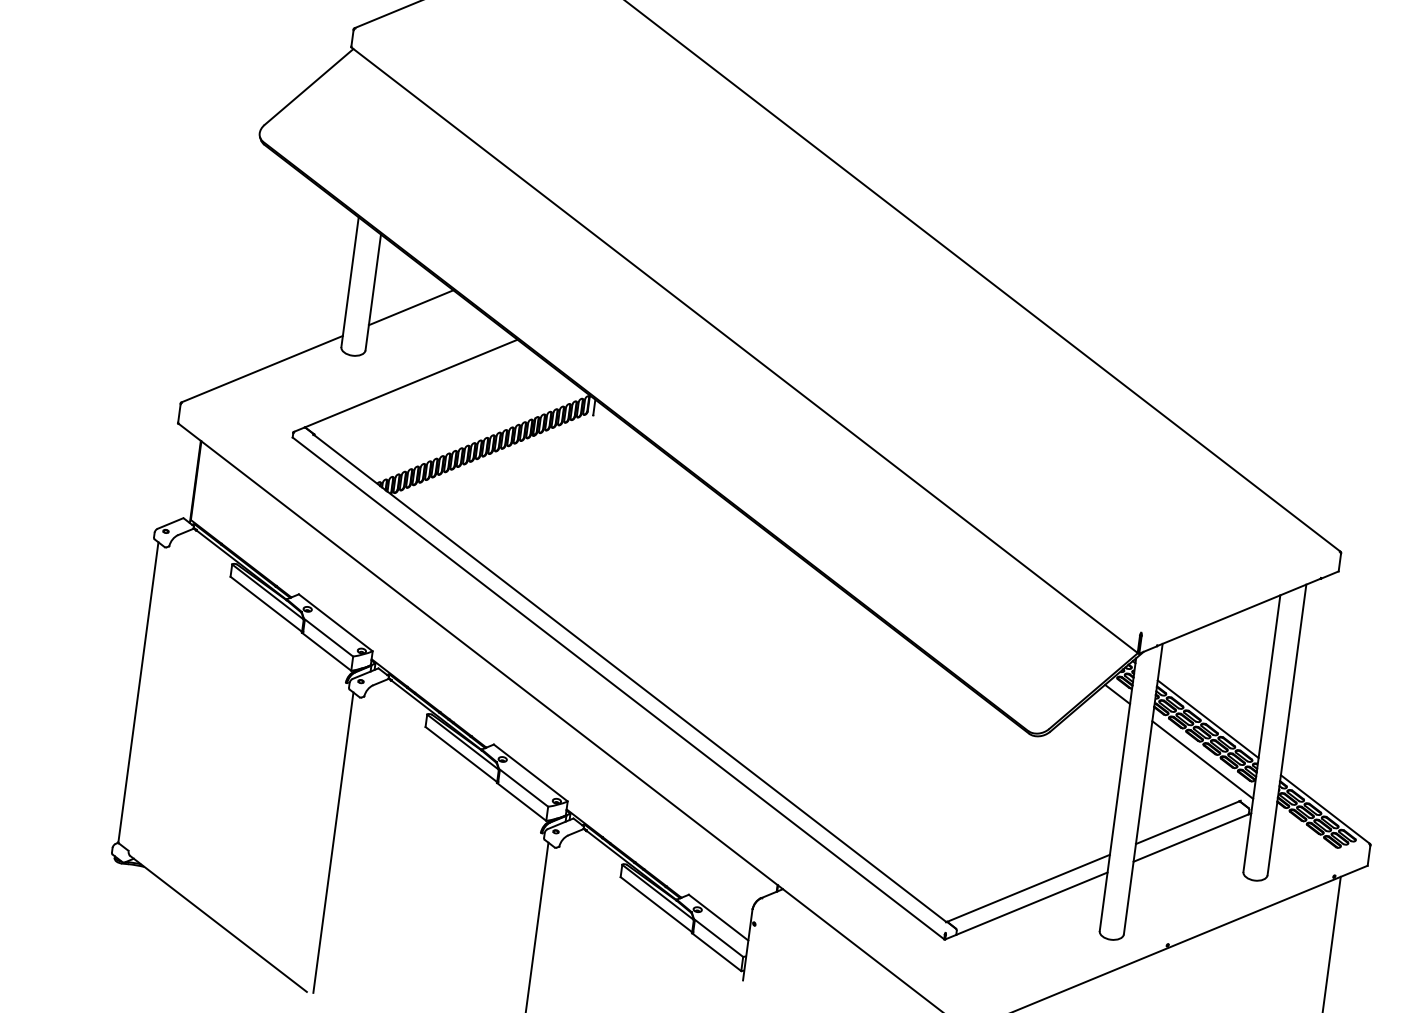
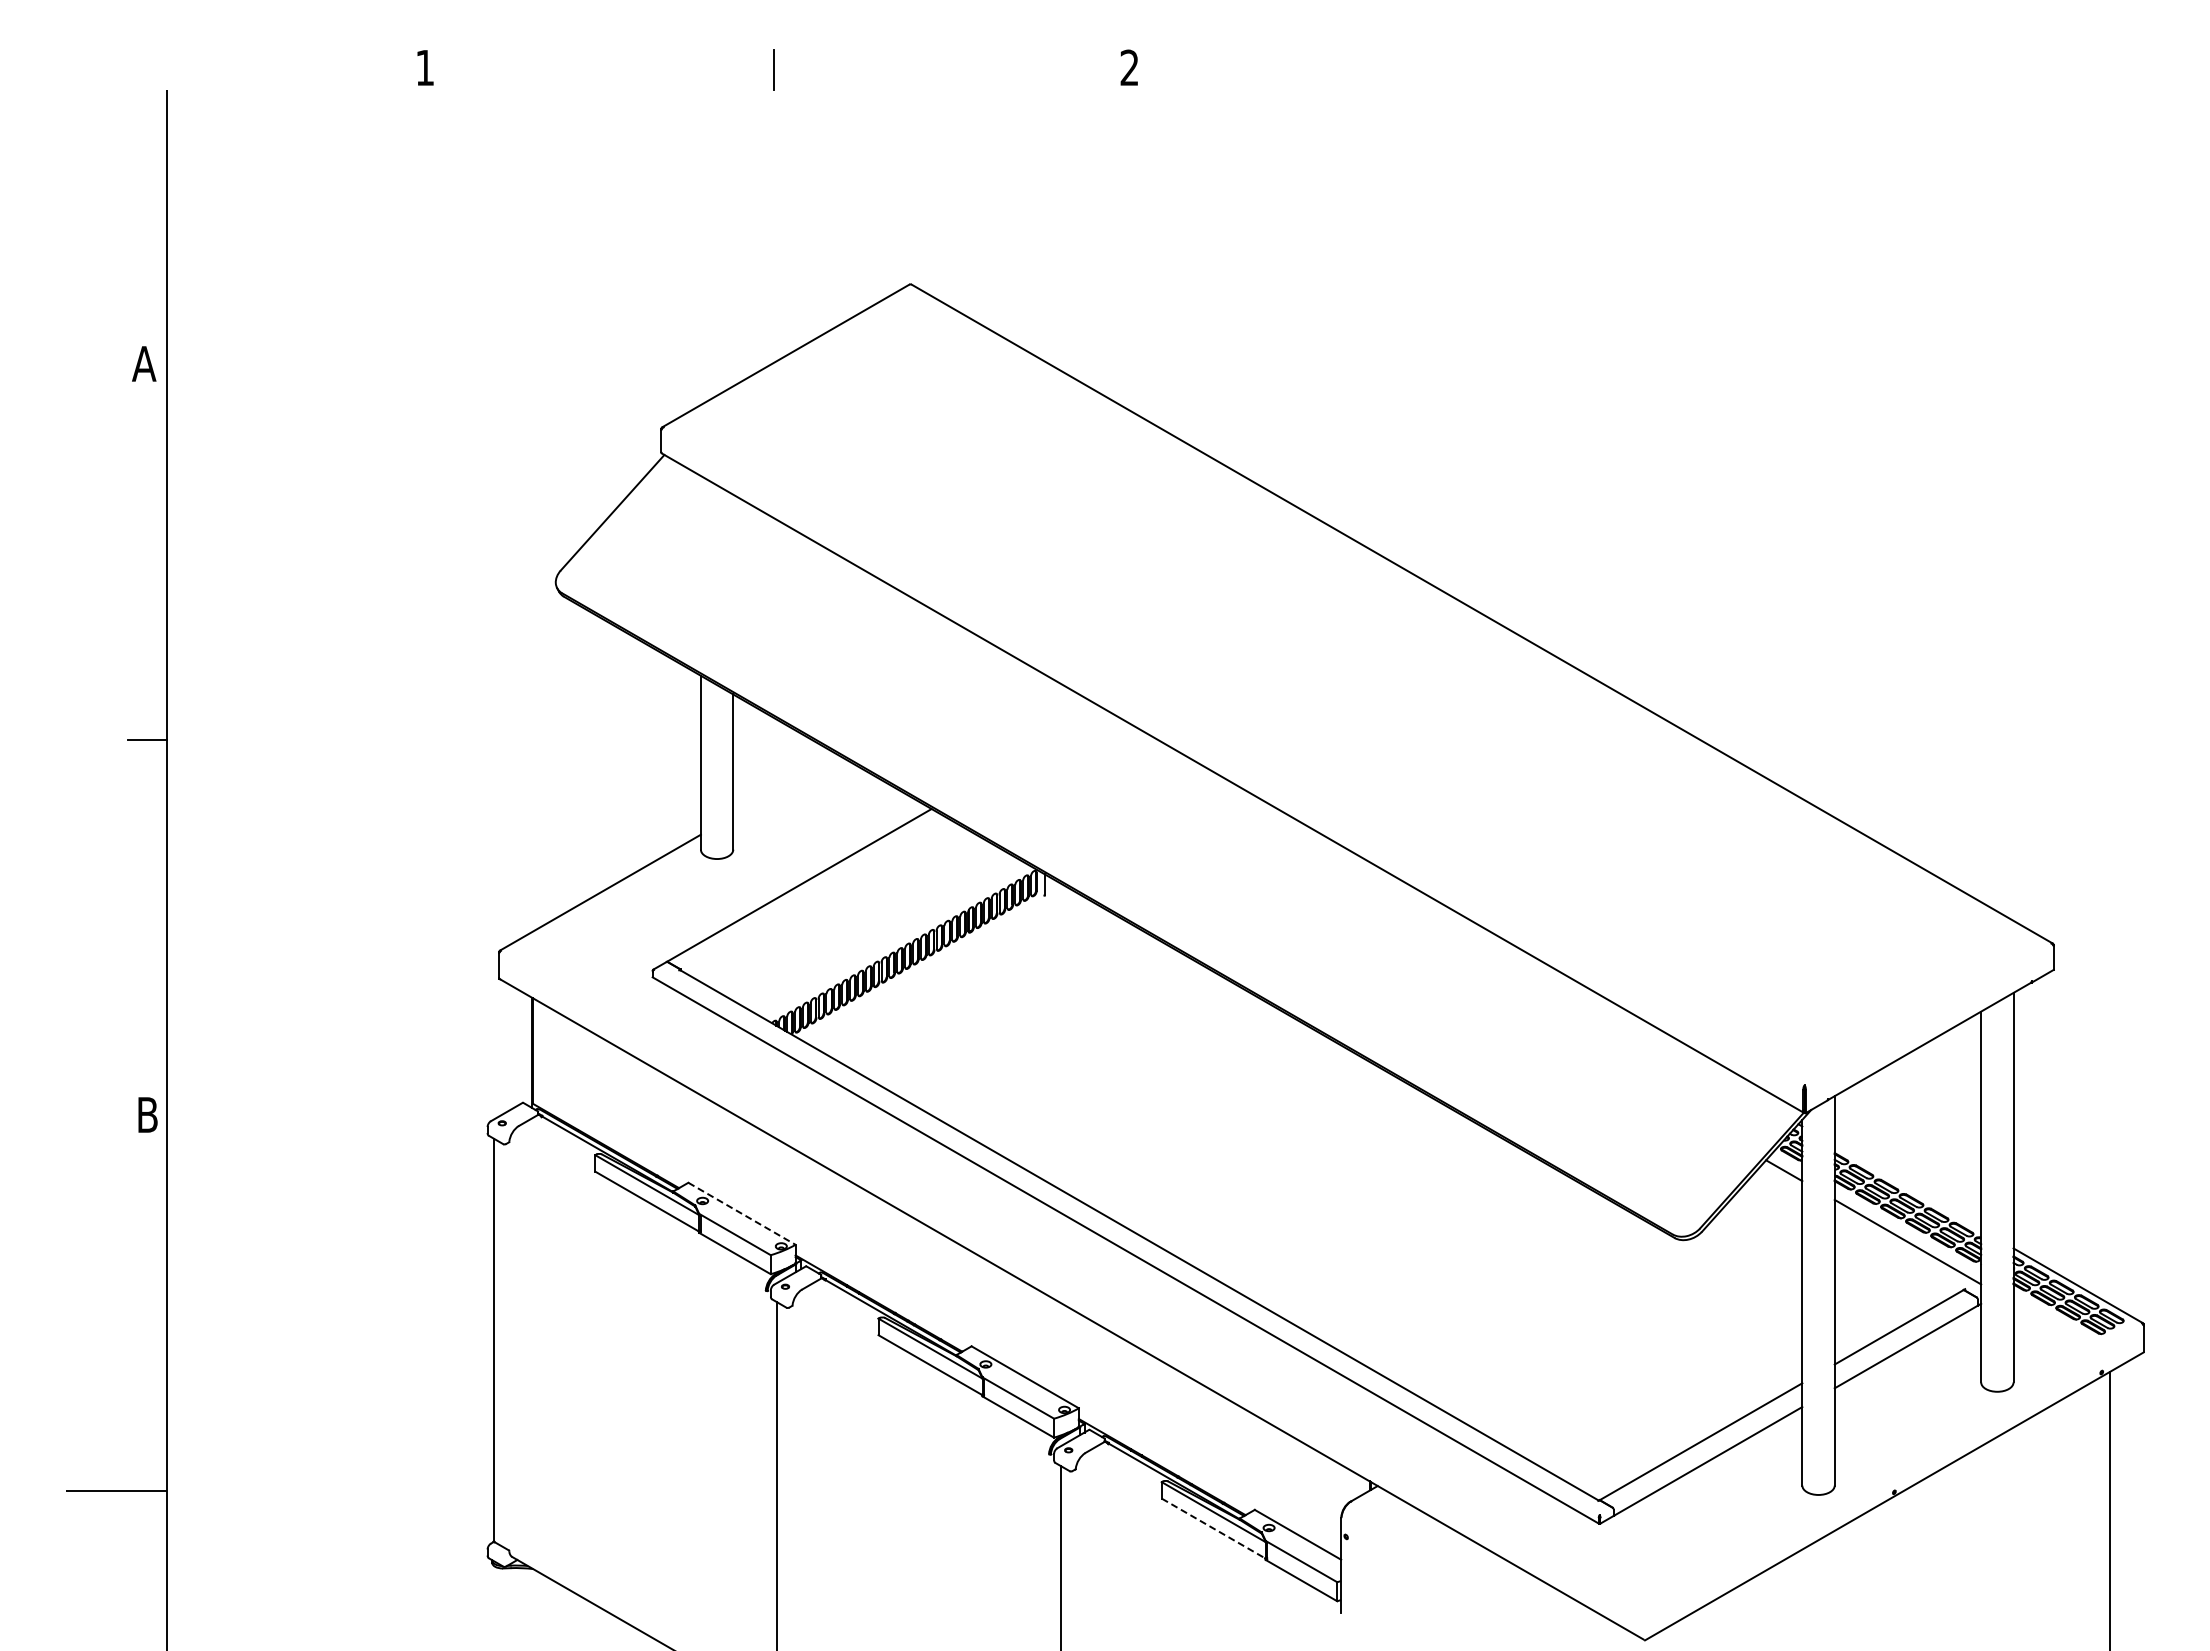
line: (410, 307) -> (785, 785), removed
line: (335, 622) -> (741, 1213), solid -> dashed
line: (1207, 719) -> (1907, 1187), removed
line: (656, 904) -> (1213, 1528), solid -> dashed

